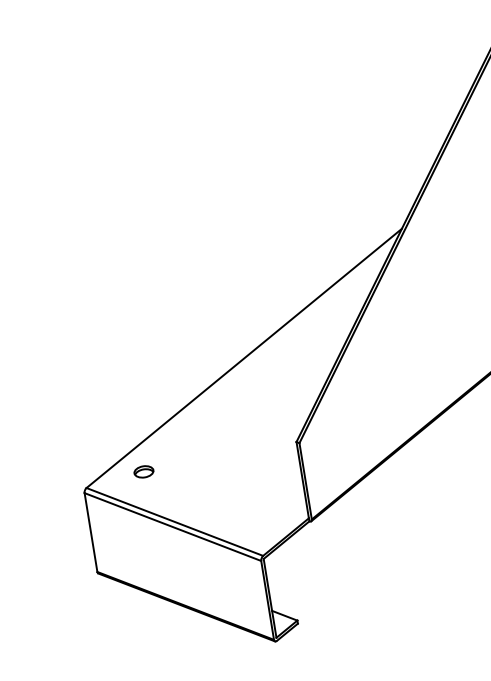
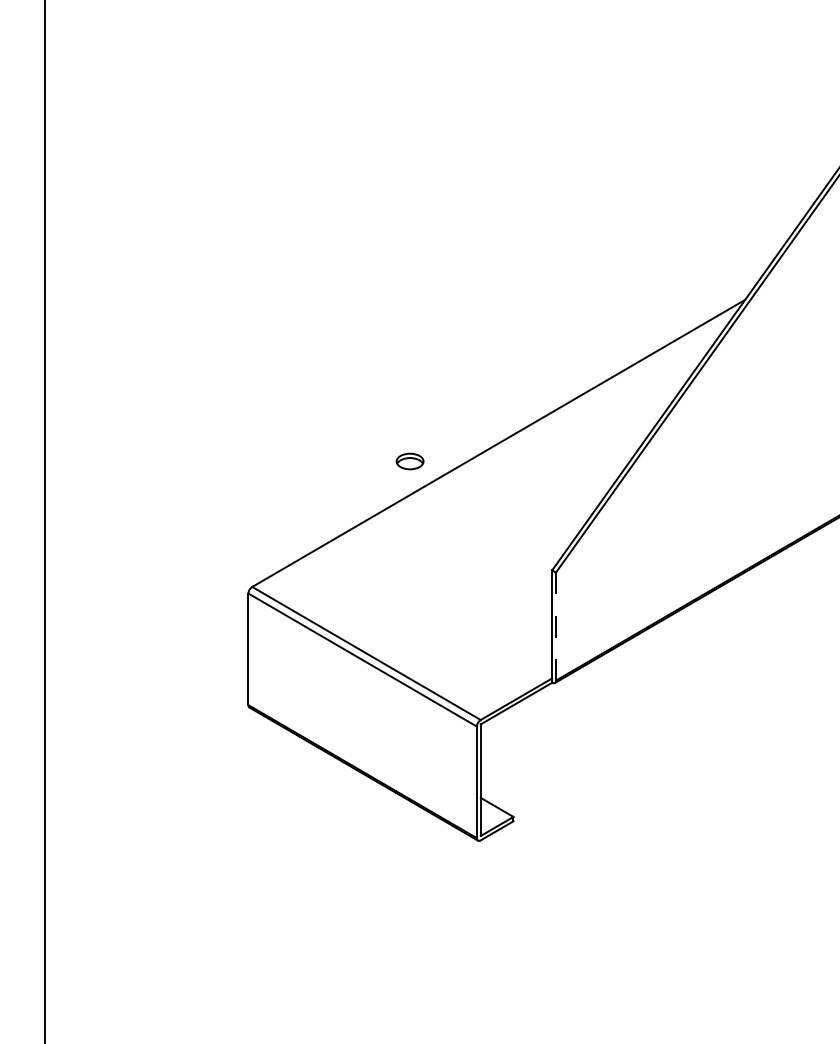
part: (143, 471) -> (409, 461), moved
line: (305, 481) -> (556, 626), solid -> dashed

